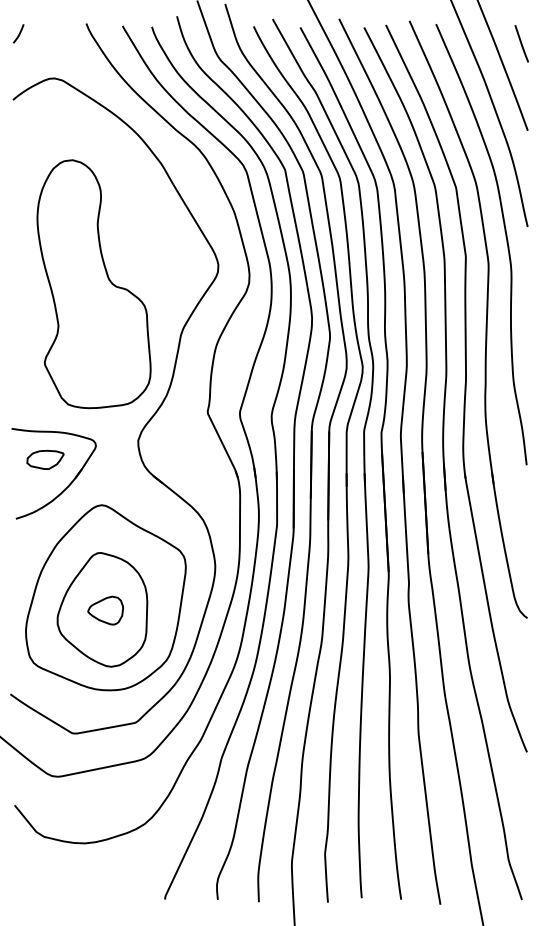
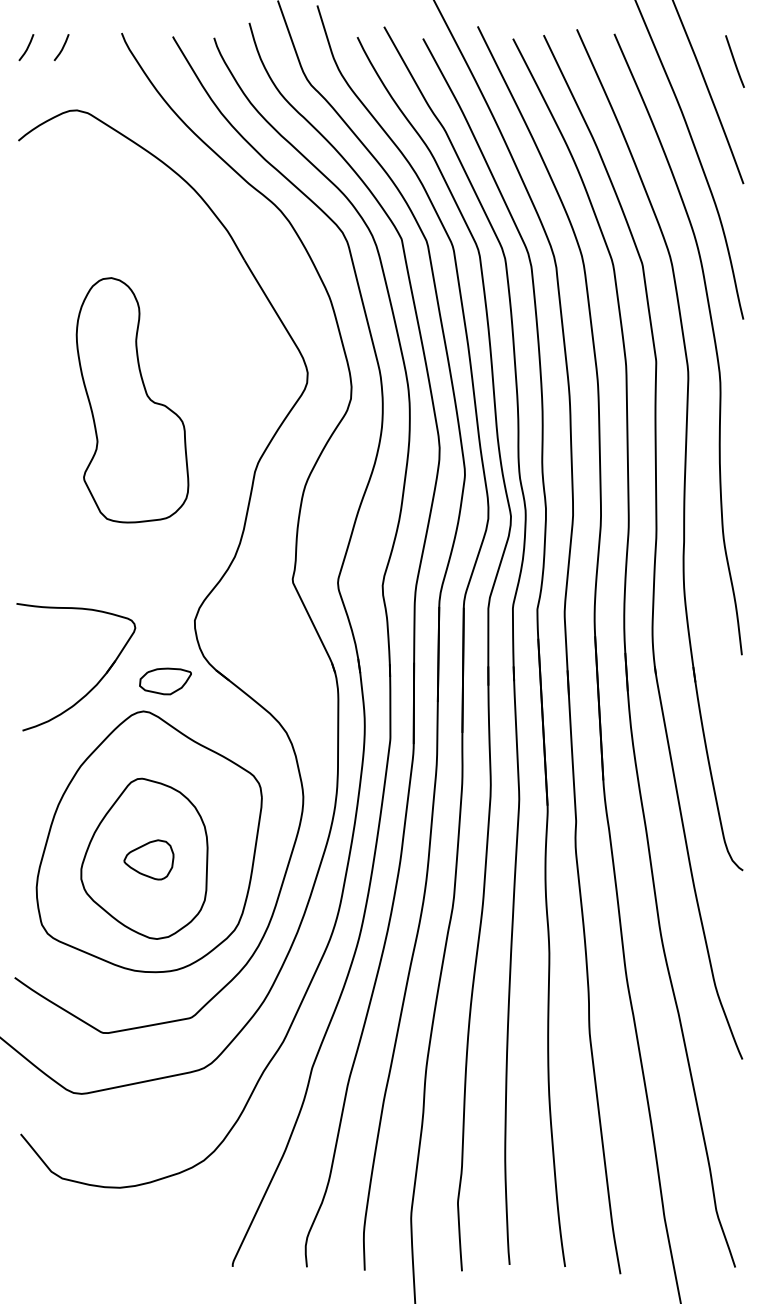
line: (43, 33) -> (61, 47), added
part: (93, 284) -> (131, 400), size x0.7
part: (45, 459) -> (165, 680), moved

